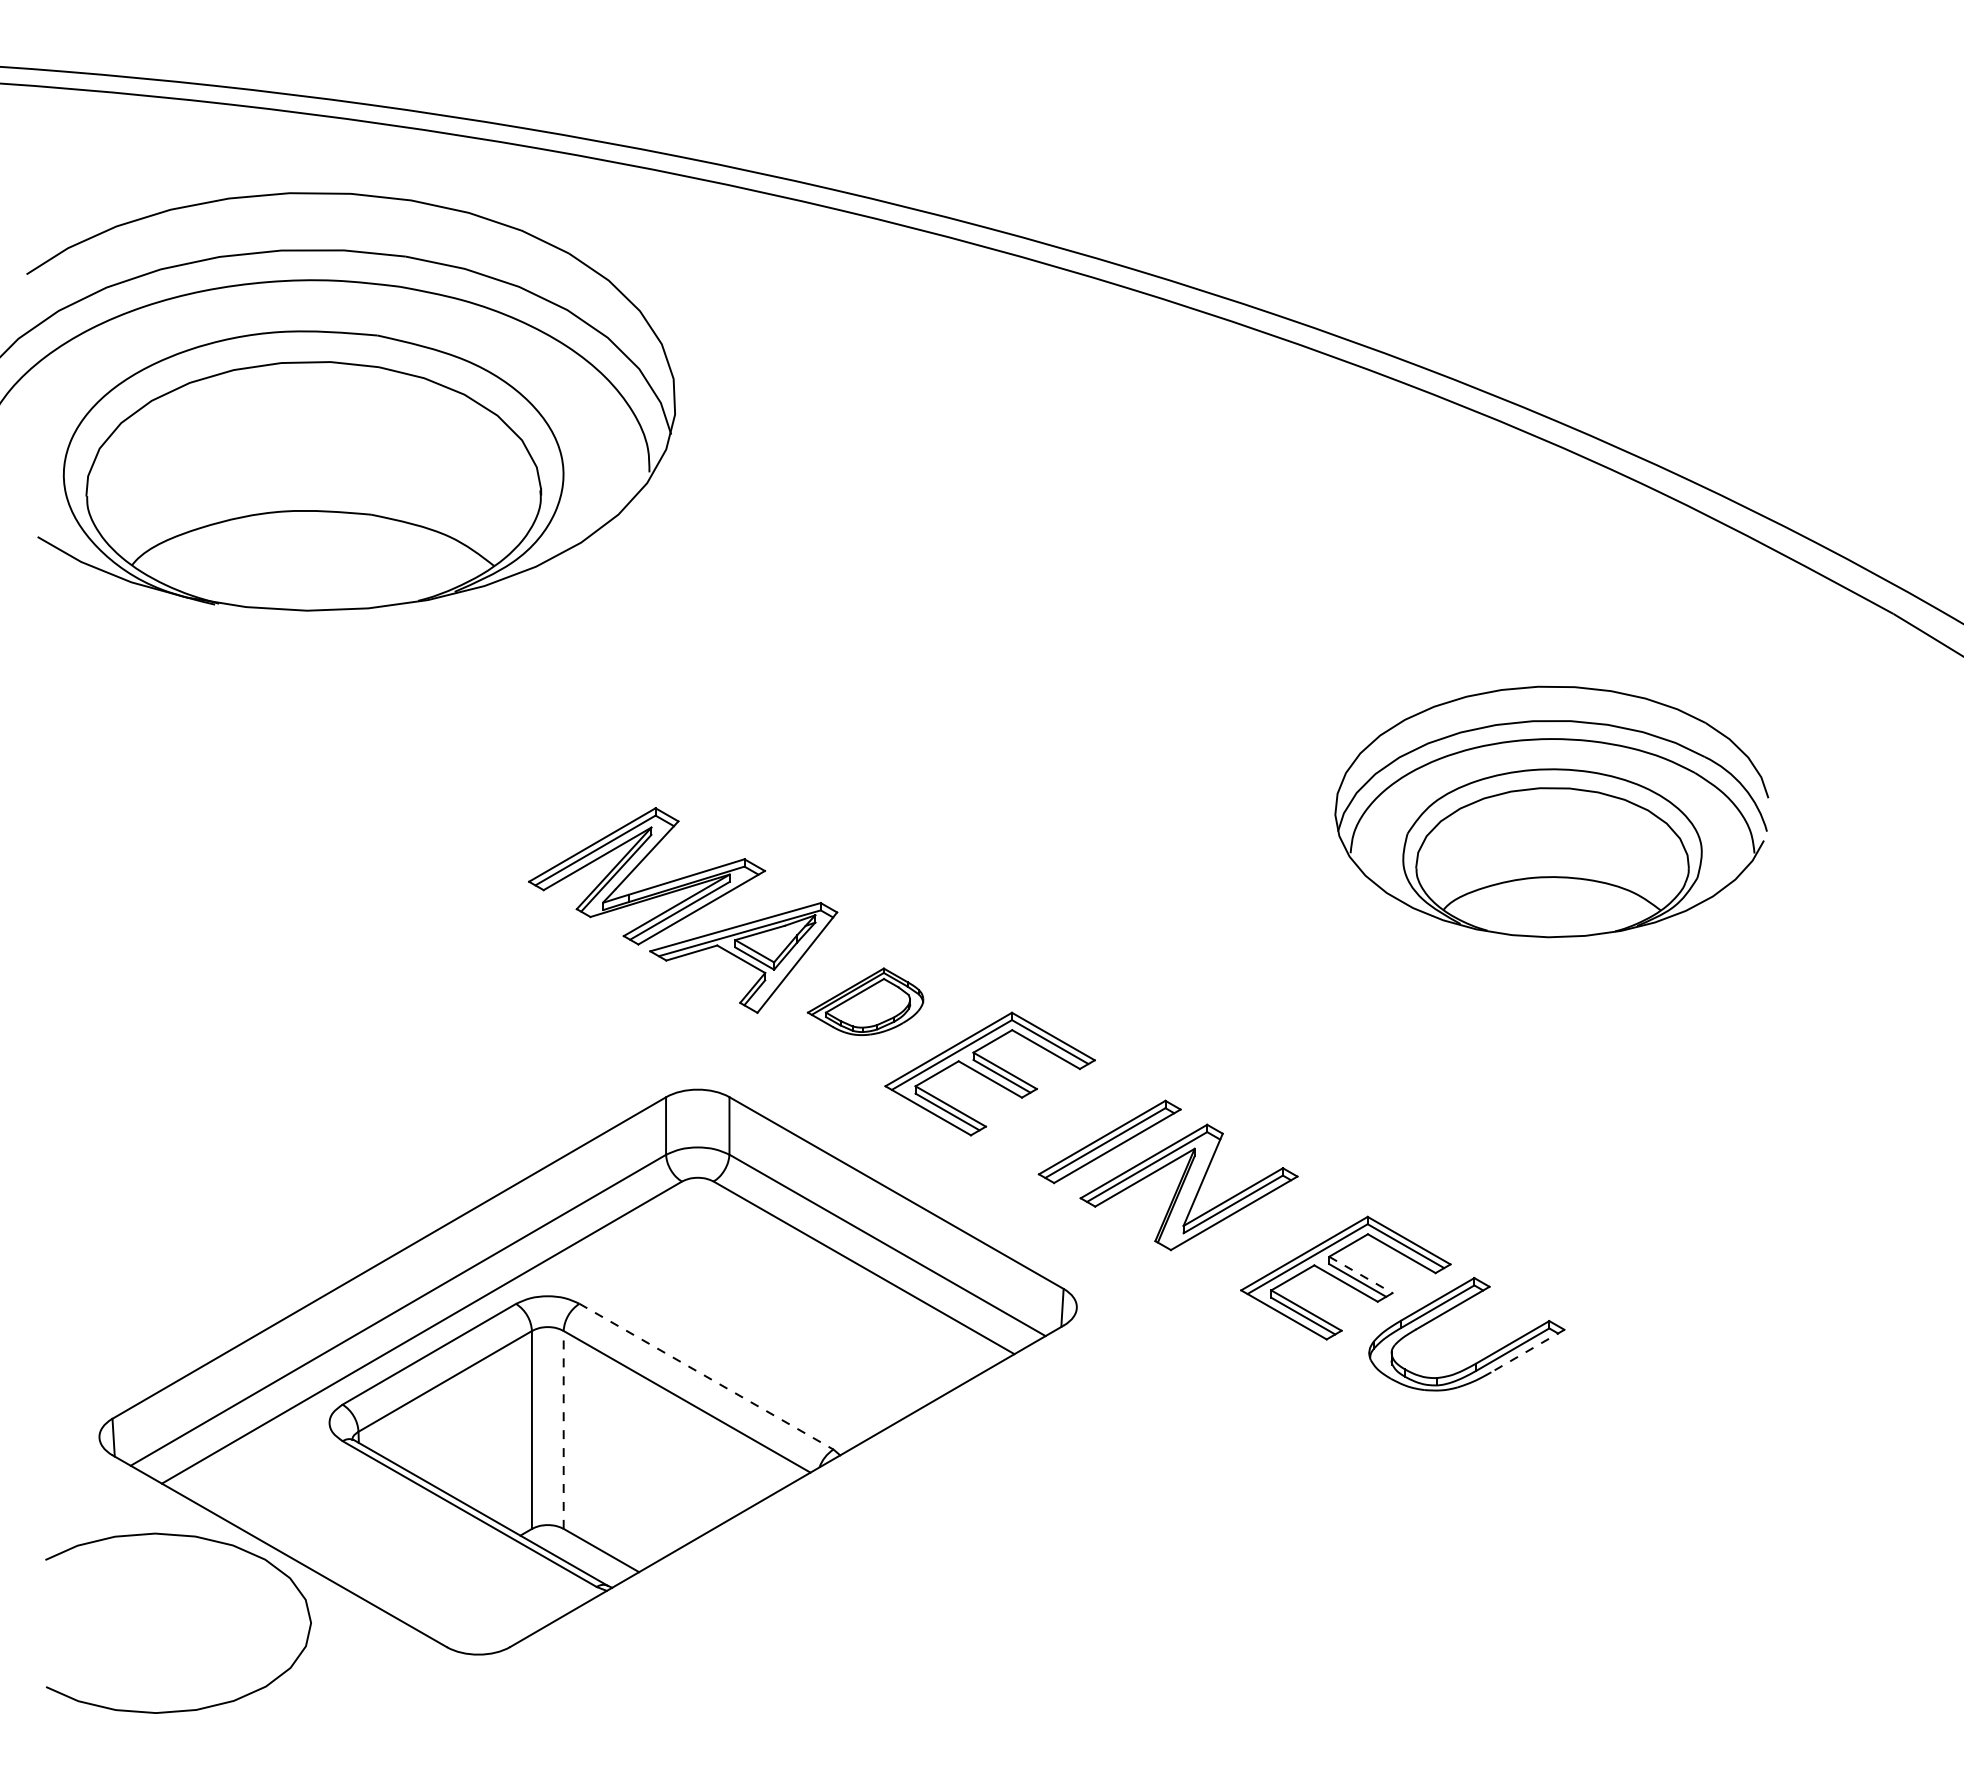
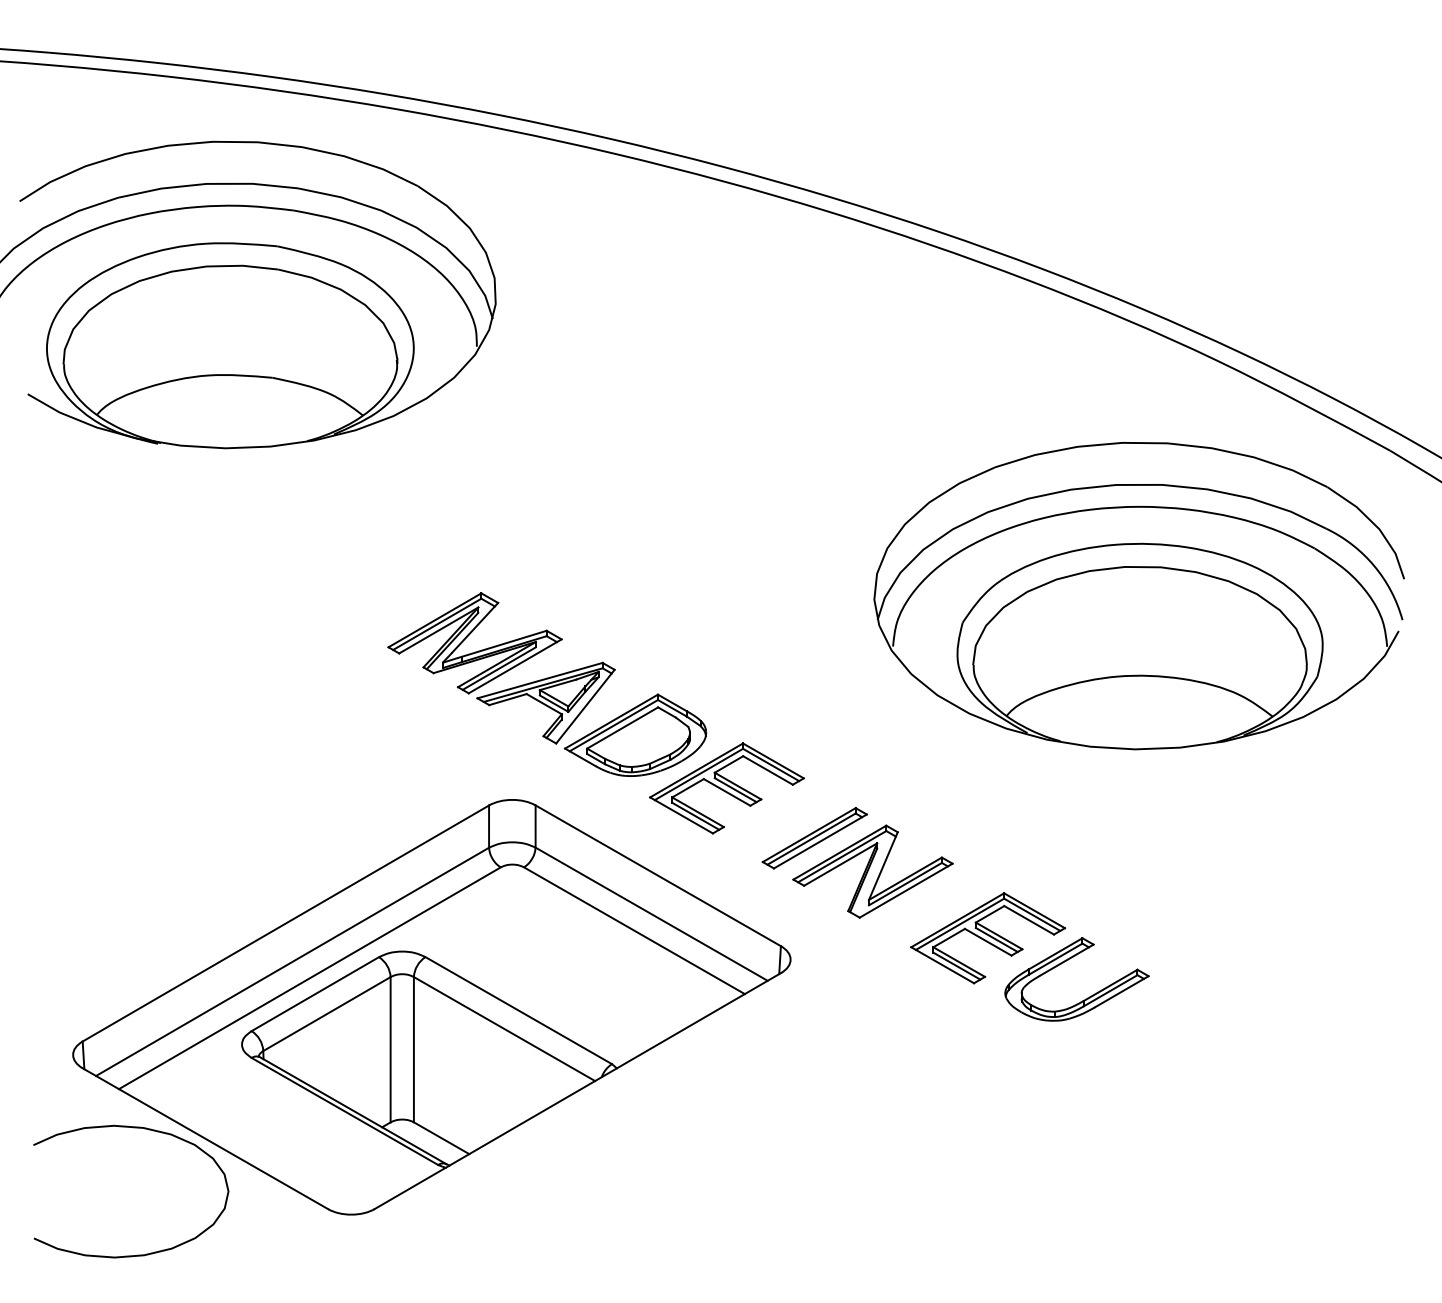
part: (1551, 811) -> (1139, 595), size x1.67
part: (865, 1001) -> (635, 735), size x1.67
line: (1360, 1274) -> (998, 935), dashed -> solid
line: (1527, 1351) -> (1121, 992), dashed -> solid
line: (706, 1376) -> (518, 1010), dashed -> solid
line: (563, 1429) -> (413, 1049), dashed -> solid

